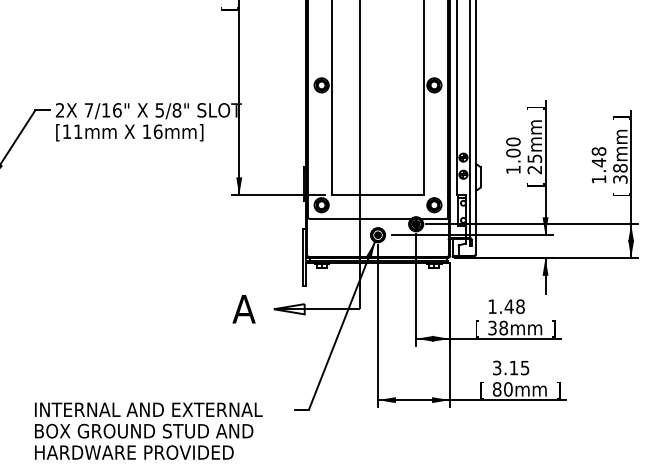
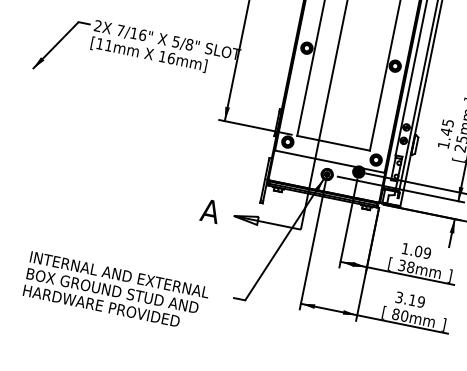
text: (513, 147) -> (447, 127), 1.00 -> 1.45
text: (514, 306) -> (422, 252), 1.48 -> 1.09
text: (524, 367) -> (420, 301), 3.15 -> 3.19

